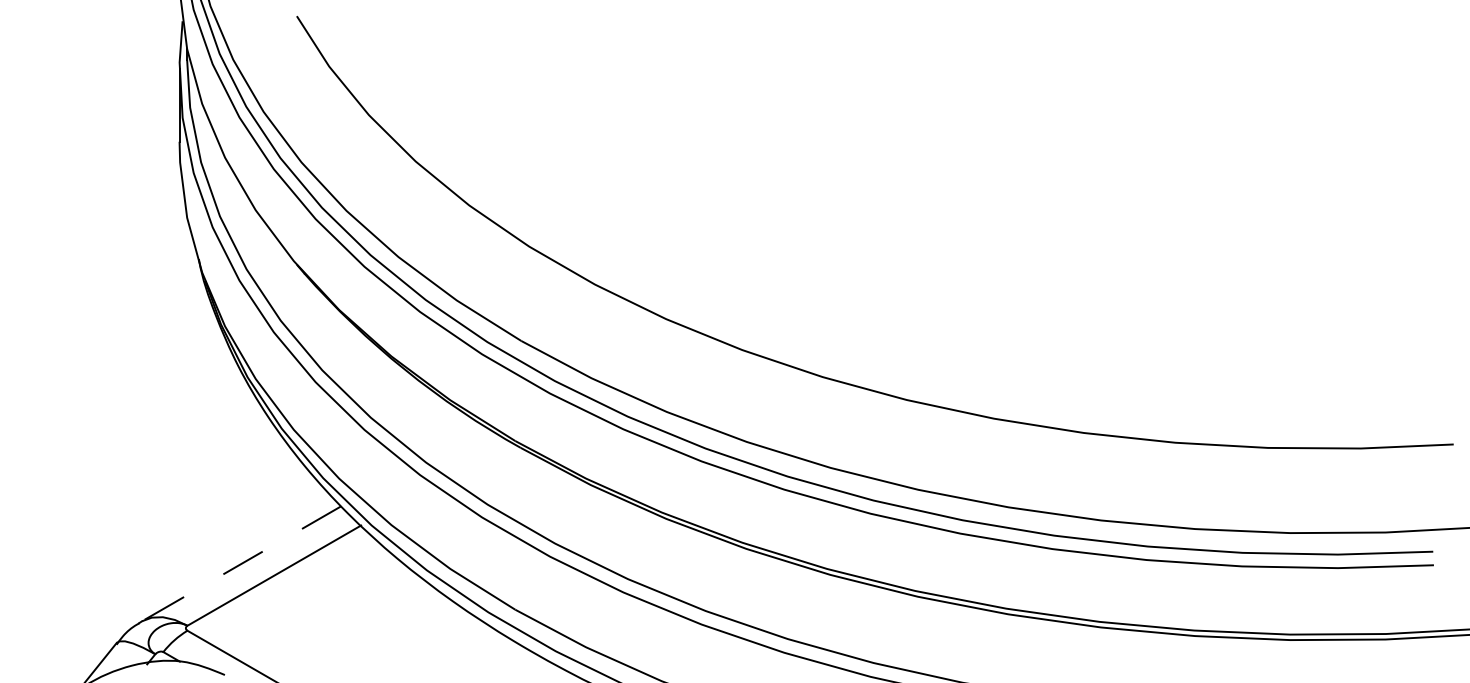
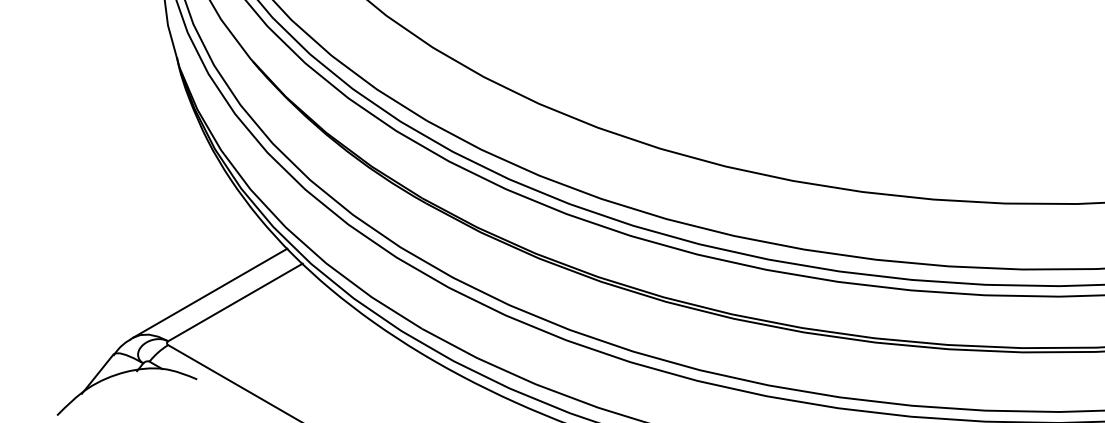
line: (241, 564) -> (210, 293), dashed -> solid

